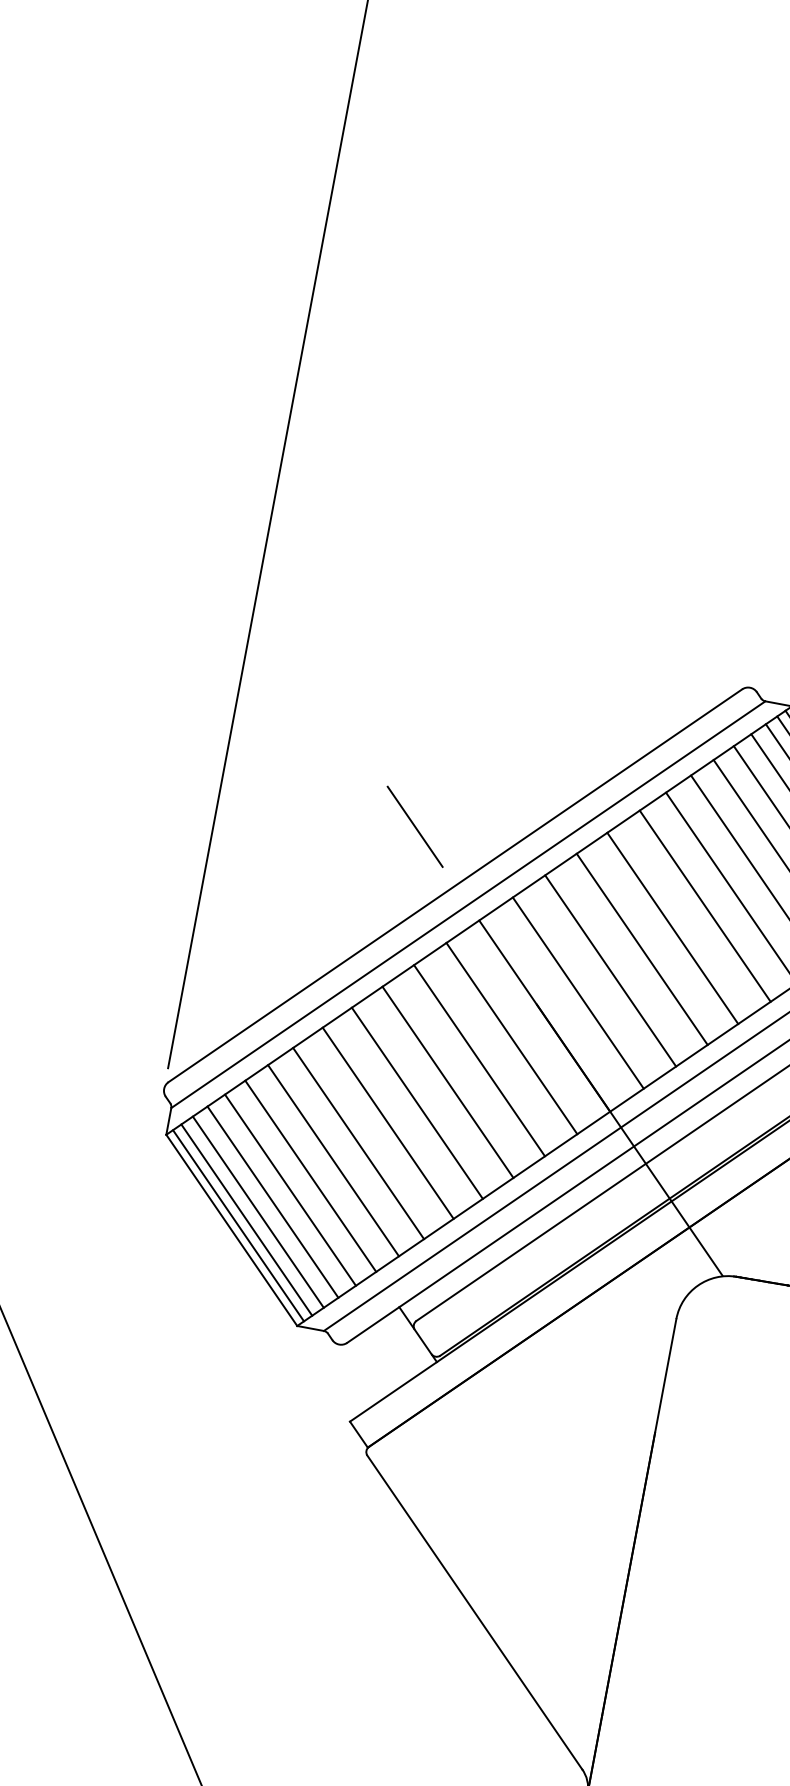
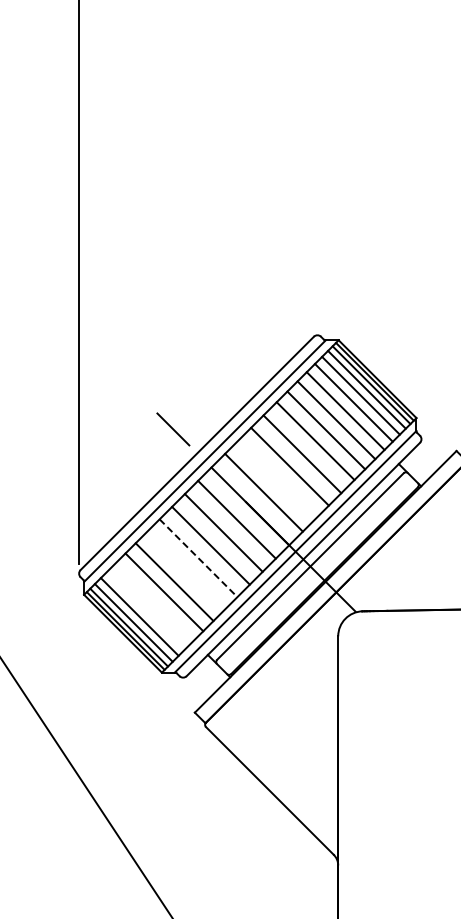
line: (611, 970) -> (277, 479), removed
line: (417, 1103) -> (198, 558), solid -> dashed
line: (387, 1124) -> (186, 570), removed
line: (311, 1176) -> (155, 601), removed
line: (289, 1189) -> (146, 609), removed

